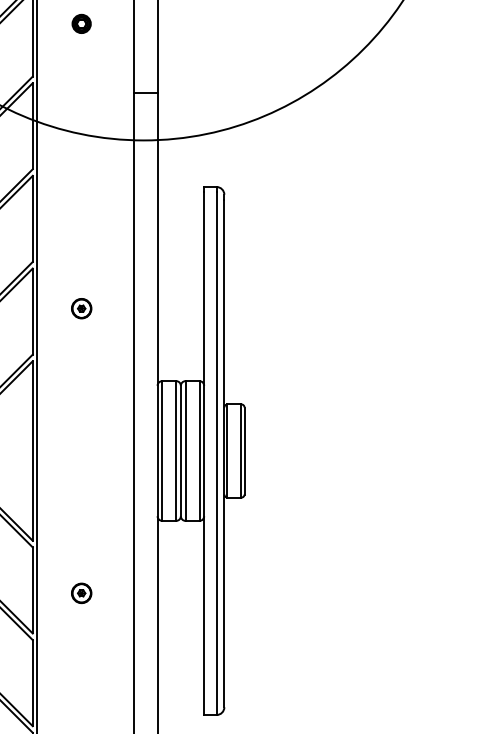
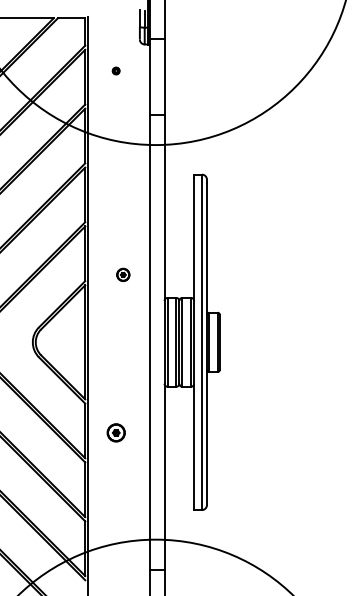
part: (80, 23) -> (115, 70), size x0.6
part: (81, 307) -> (123, 274), moved
part: (81, 592) -> (116, 432), size x1.4

